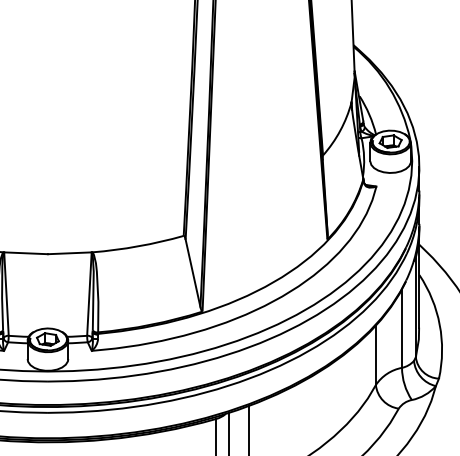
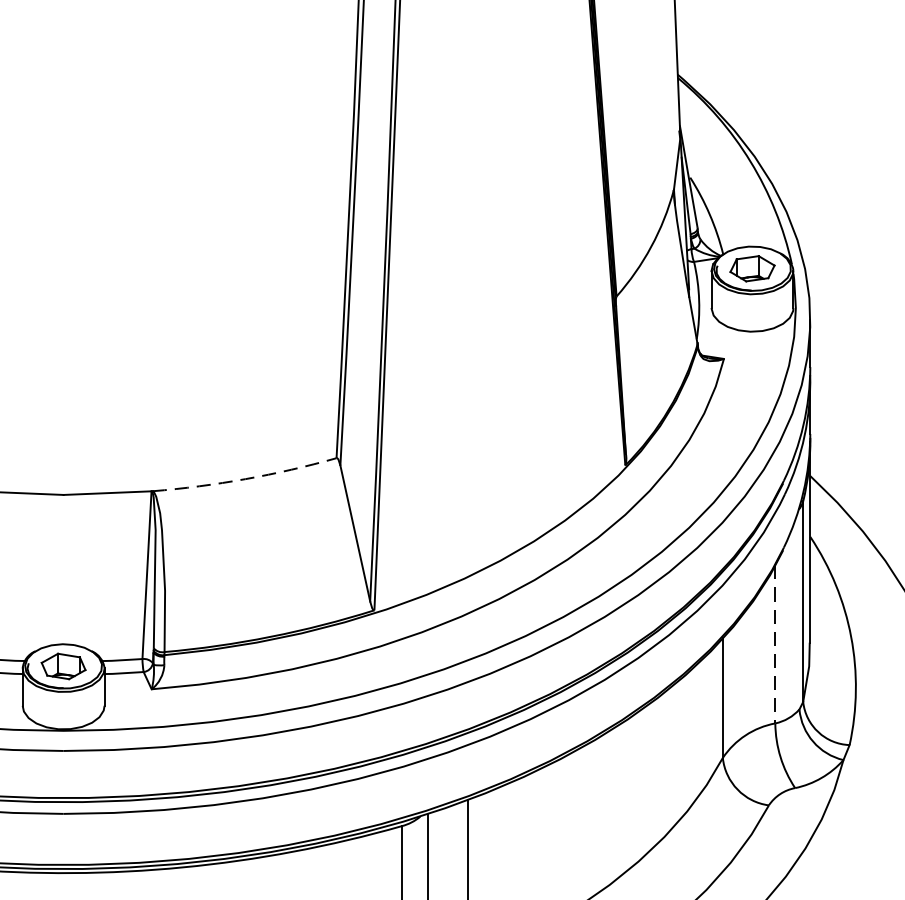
arc: (138, 246) -> (245, 479), solid -> dashed
line: (402, 329) -> (776, 646), solid -> dashed

